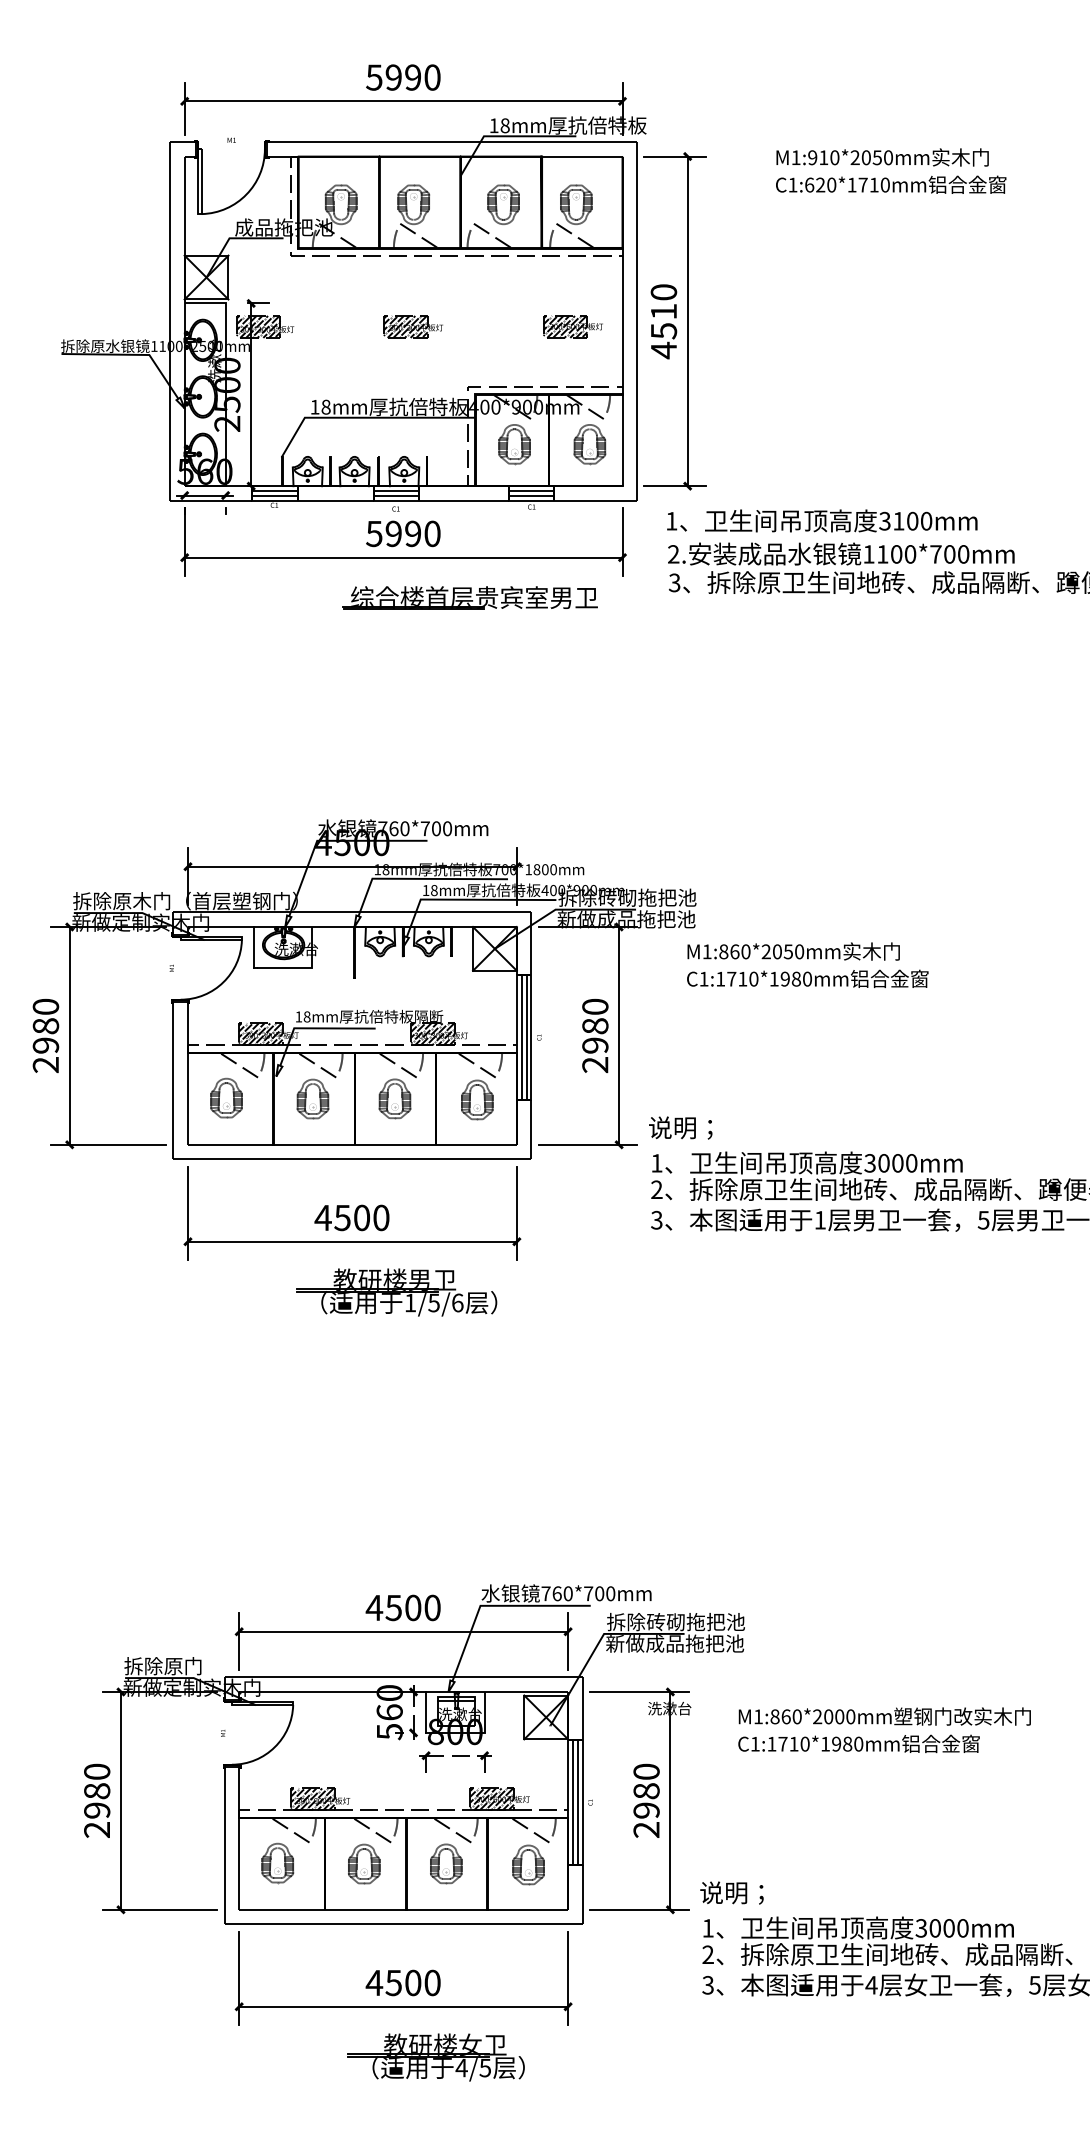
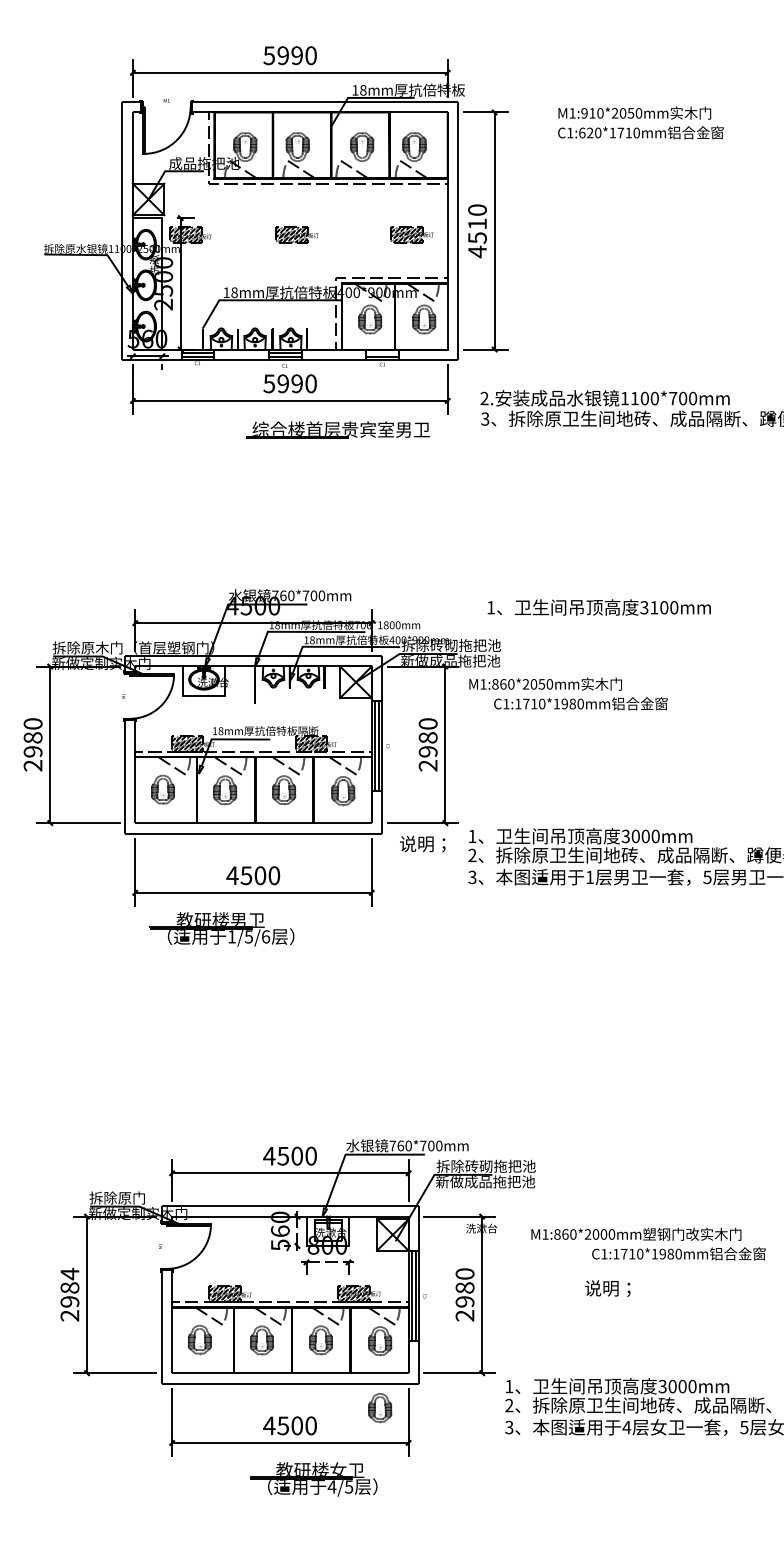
line: (531, 491) -> (382, 353), removed
text: (822, 520) -> (599, 607), moved
text: (793, 951) -> (545, 684), moved
text: (680, 1127) -> (422, 843), moved
part: (396, 1292) -> (221, 929), moved
text: (858, 1743) -> (678, 1253), moved
text: (97, 1771) -> (70, 1273), 2980 -> 2984
text: (731, 1892) -> (607, 1288), moved
part: (528, 1957) -> (380, 1407), added

